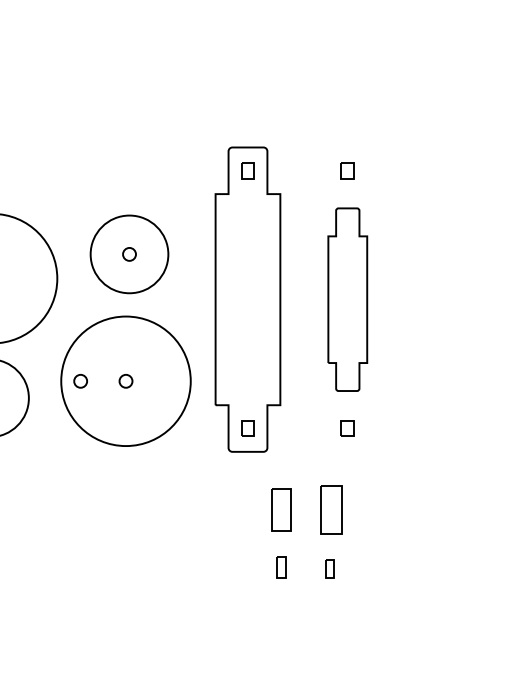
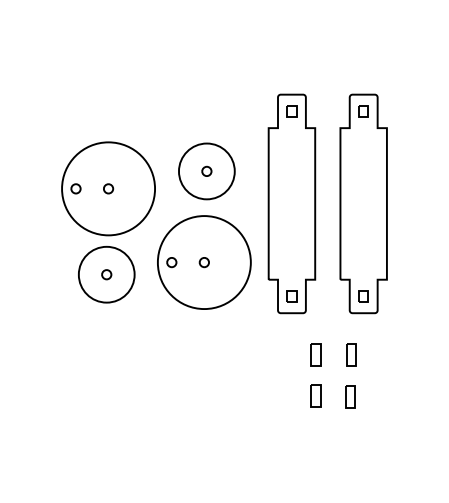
part: (347, 299) -> (363, 203), size x1.67
part: (280, 509) -> (315, 354), size x0.71
part: (330, 509) -> (351, 354), size x0.62
part: (280, 566) -> (315, 395), size x1.43
part: (329, 567) -> (350, 396), size x1.67

